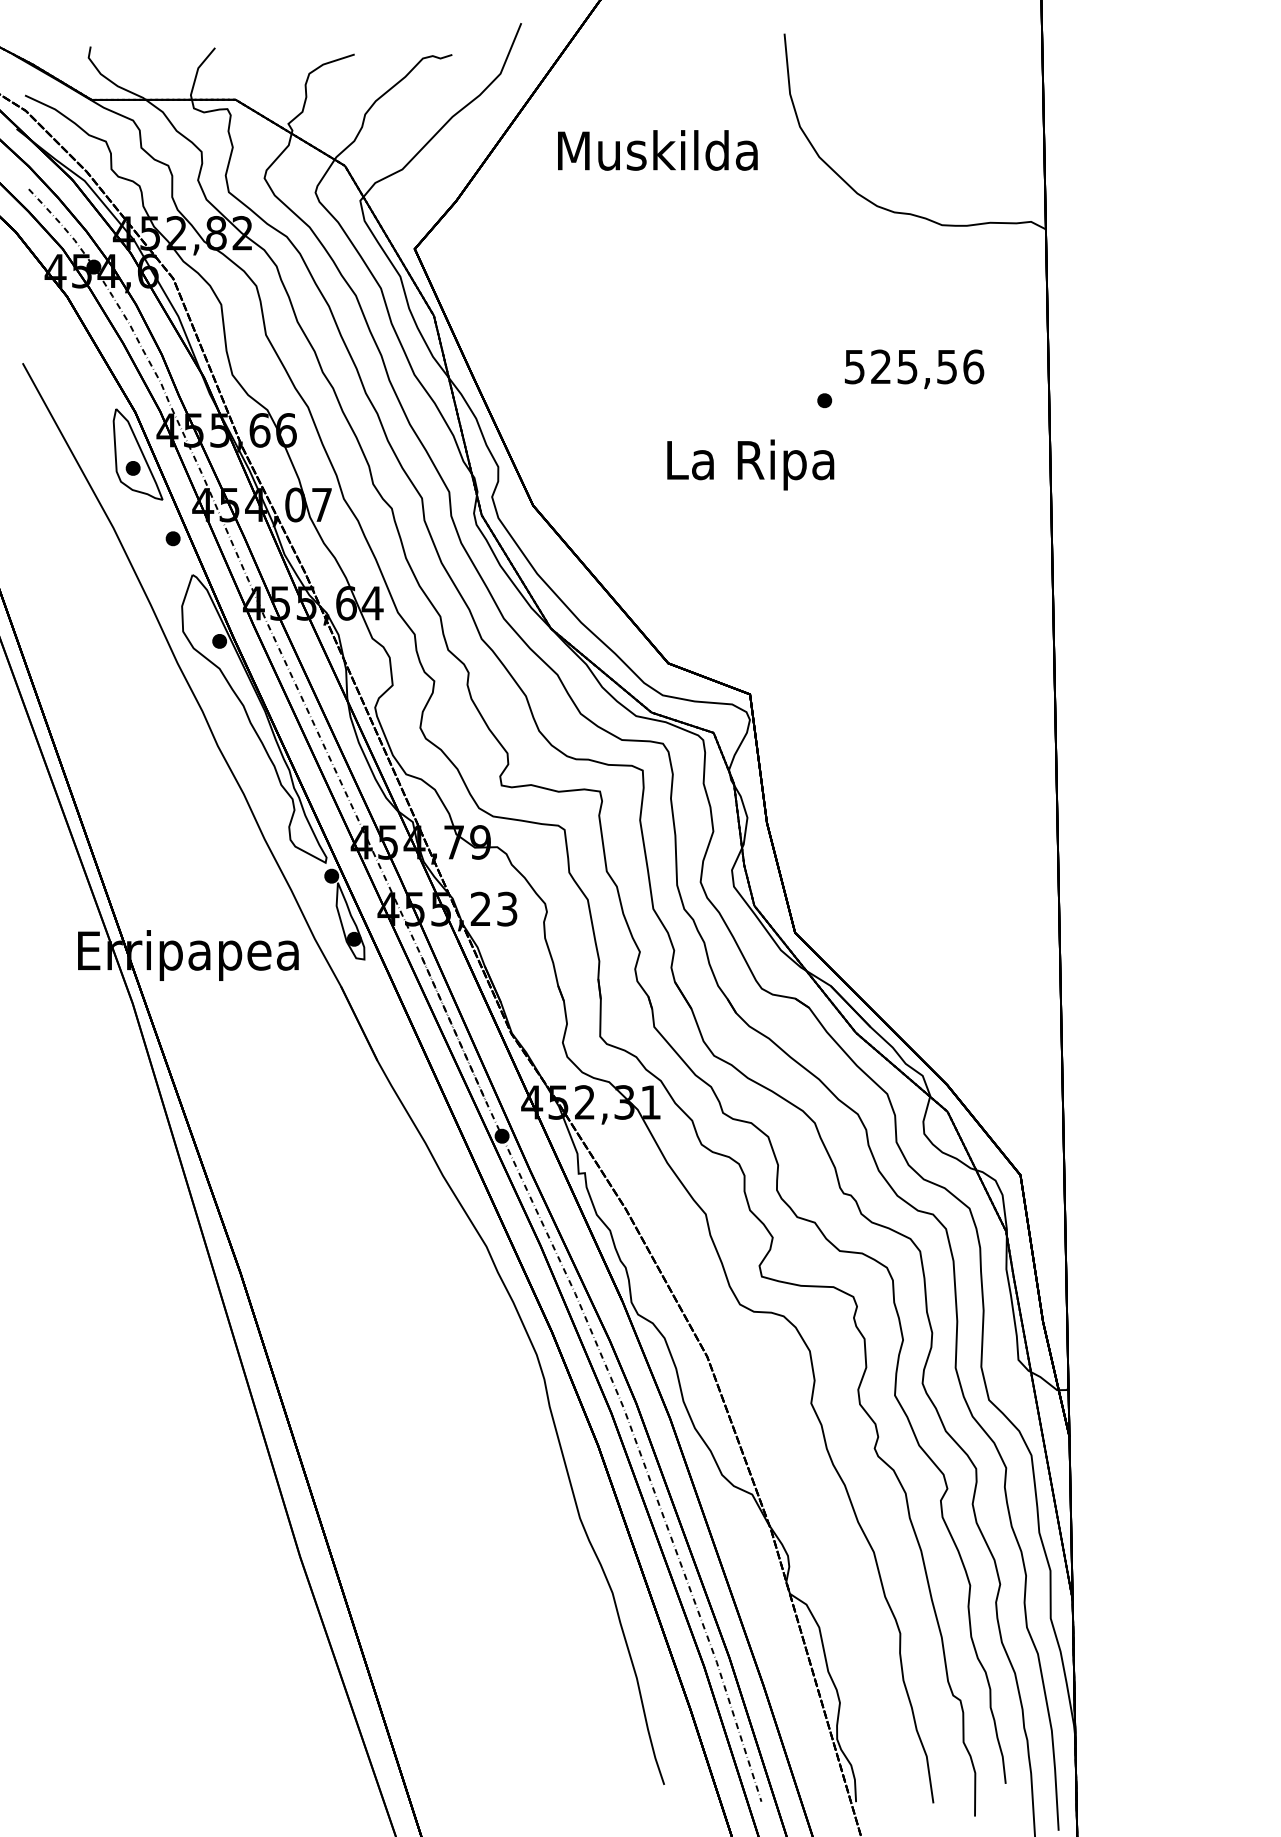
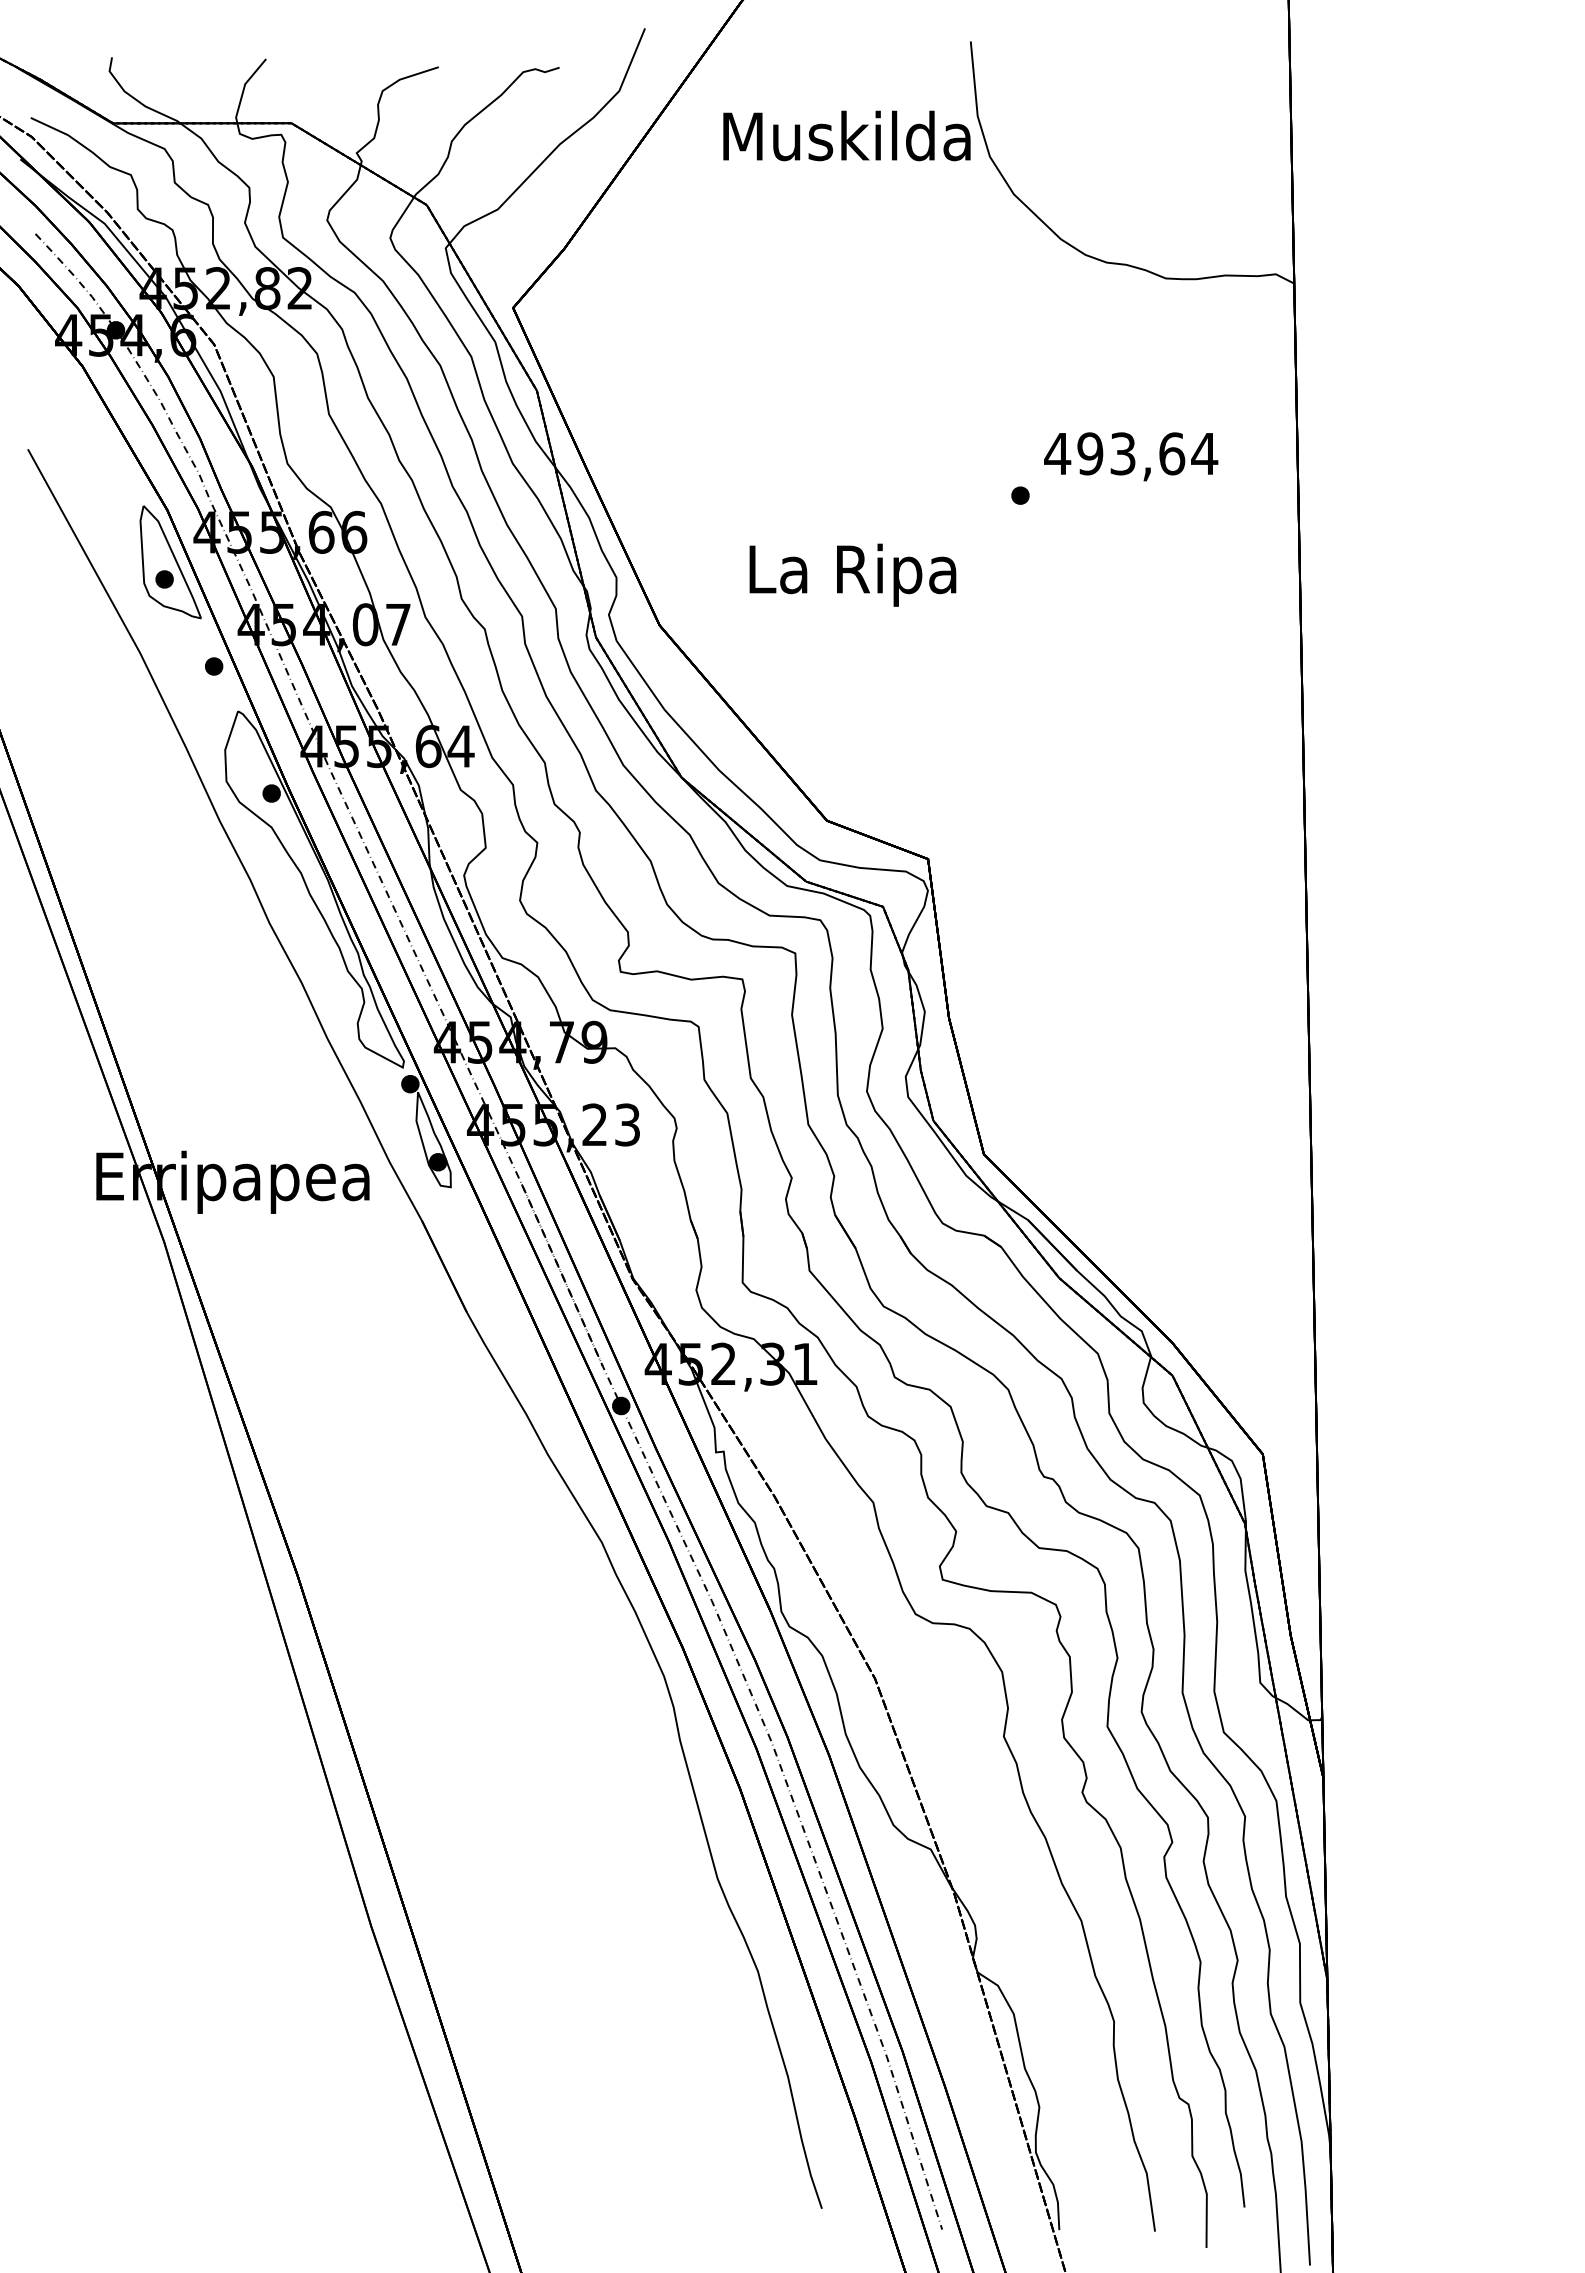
text: (657, 150) -> (846, 135), moved
text: (914, 366) -> (1131, 453), 525,56 -> 493,64
text: (750, 464) -> (852, 574), moved

